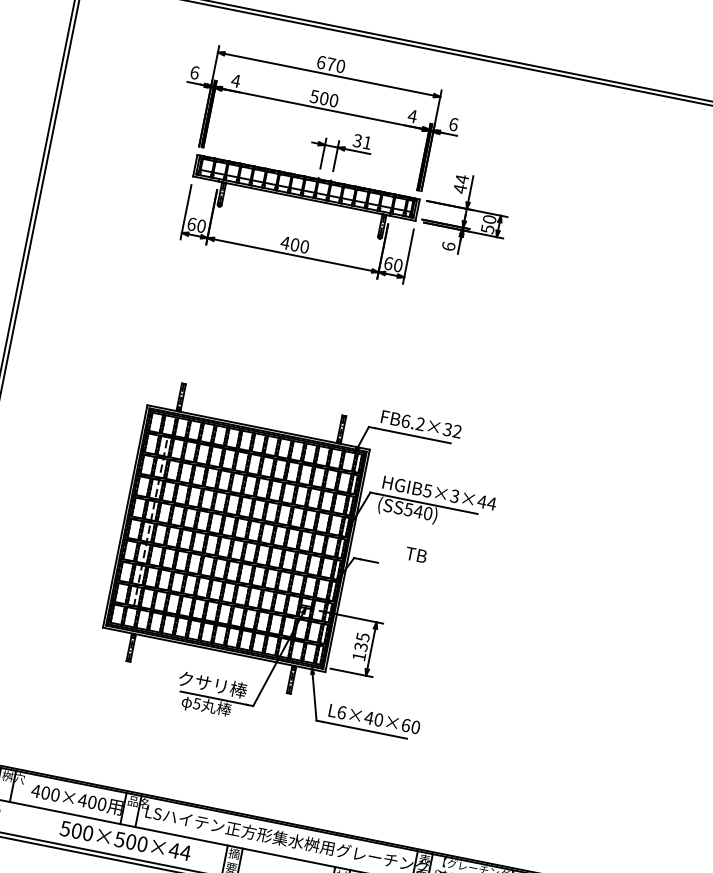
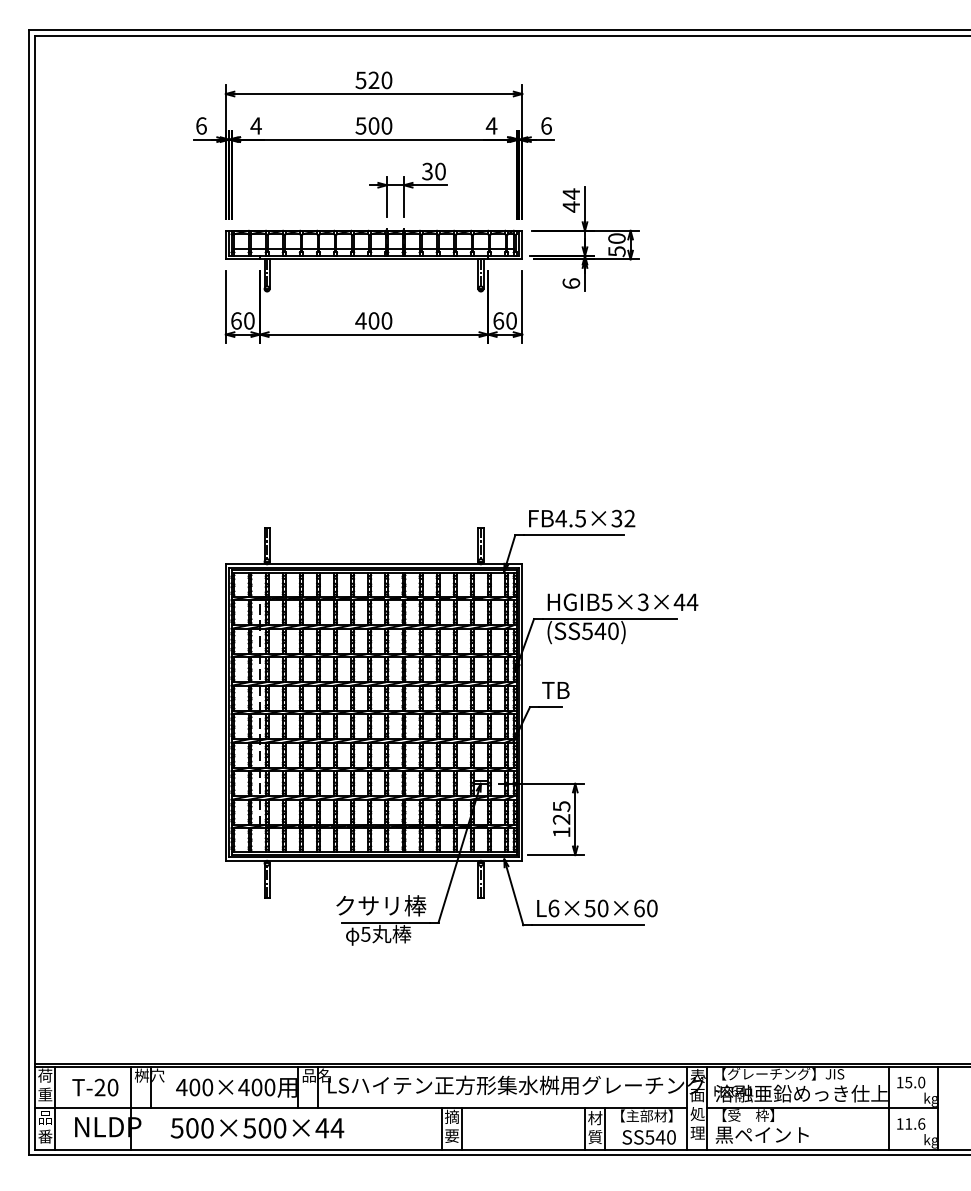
text: (326, 63) -> (367, 80), 670 -> 520
text: (367, 142) -> (440, 171), 31 -> 30
text: (412, 422) -> (570, 518), FB6.2×32 -> FB4.5×32
text: (416, 555) -> (555, 690), moved
text: (360, 647) -> (561, 819), 135 -> 125
text: (368, 717) -> (589, 908), L6×40×60 -> L6×50×60
text: (125, 841) -> (257, 1128), moved

